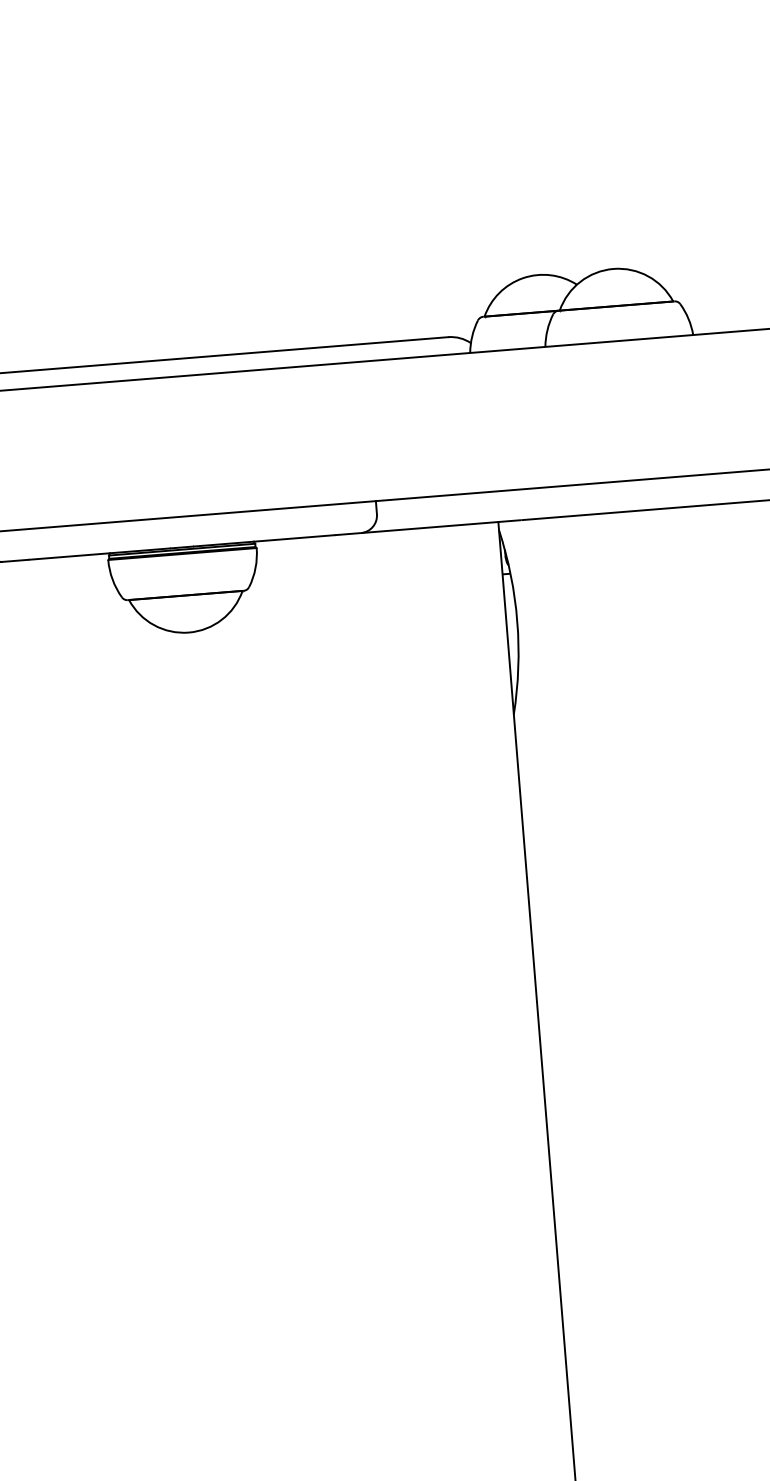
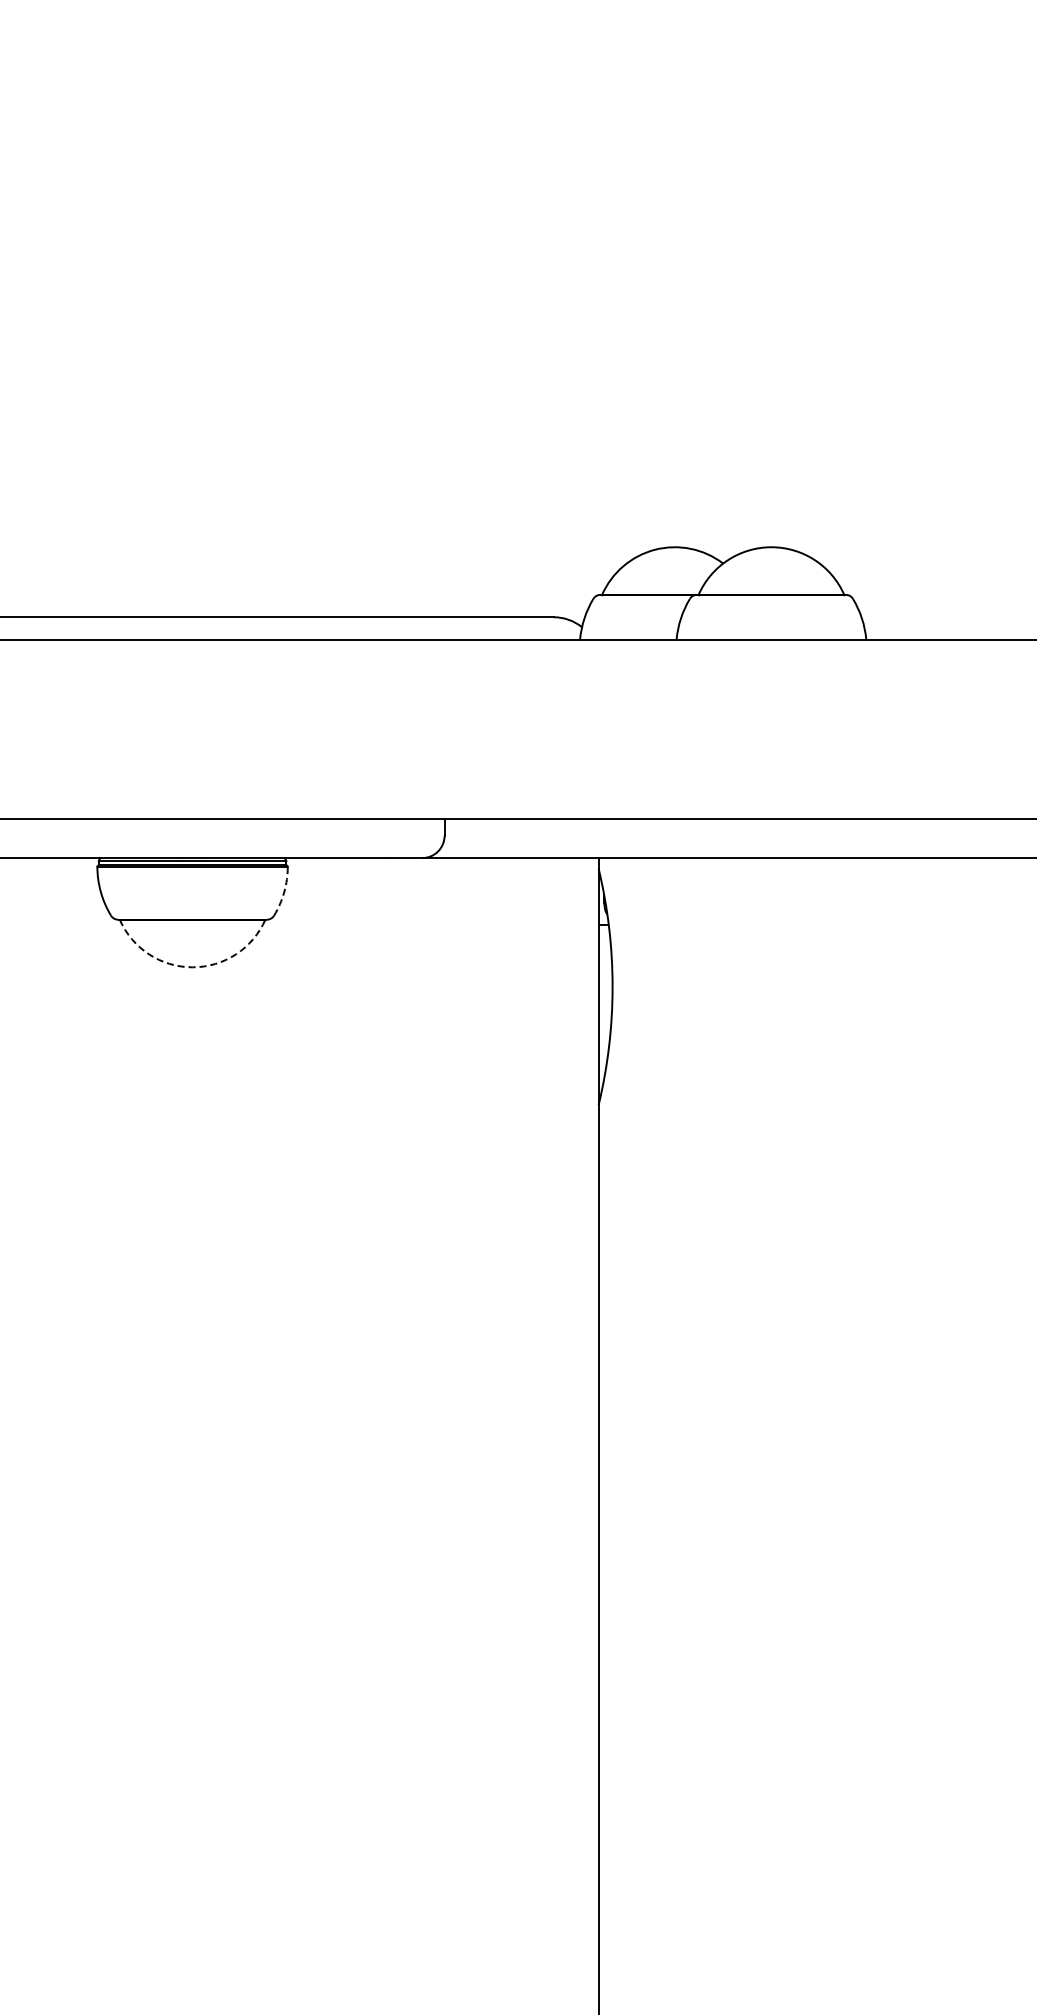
arc: (255, 568) -> (284, 892), solid -> dashed
arc: (188, 632) -> (192, 967), solid -> dashed

